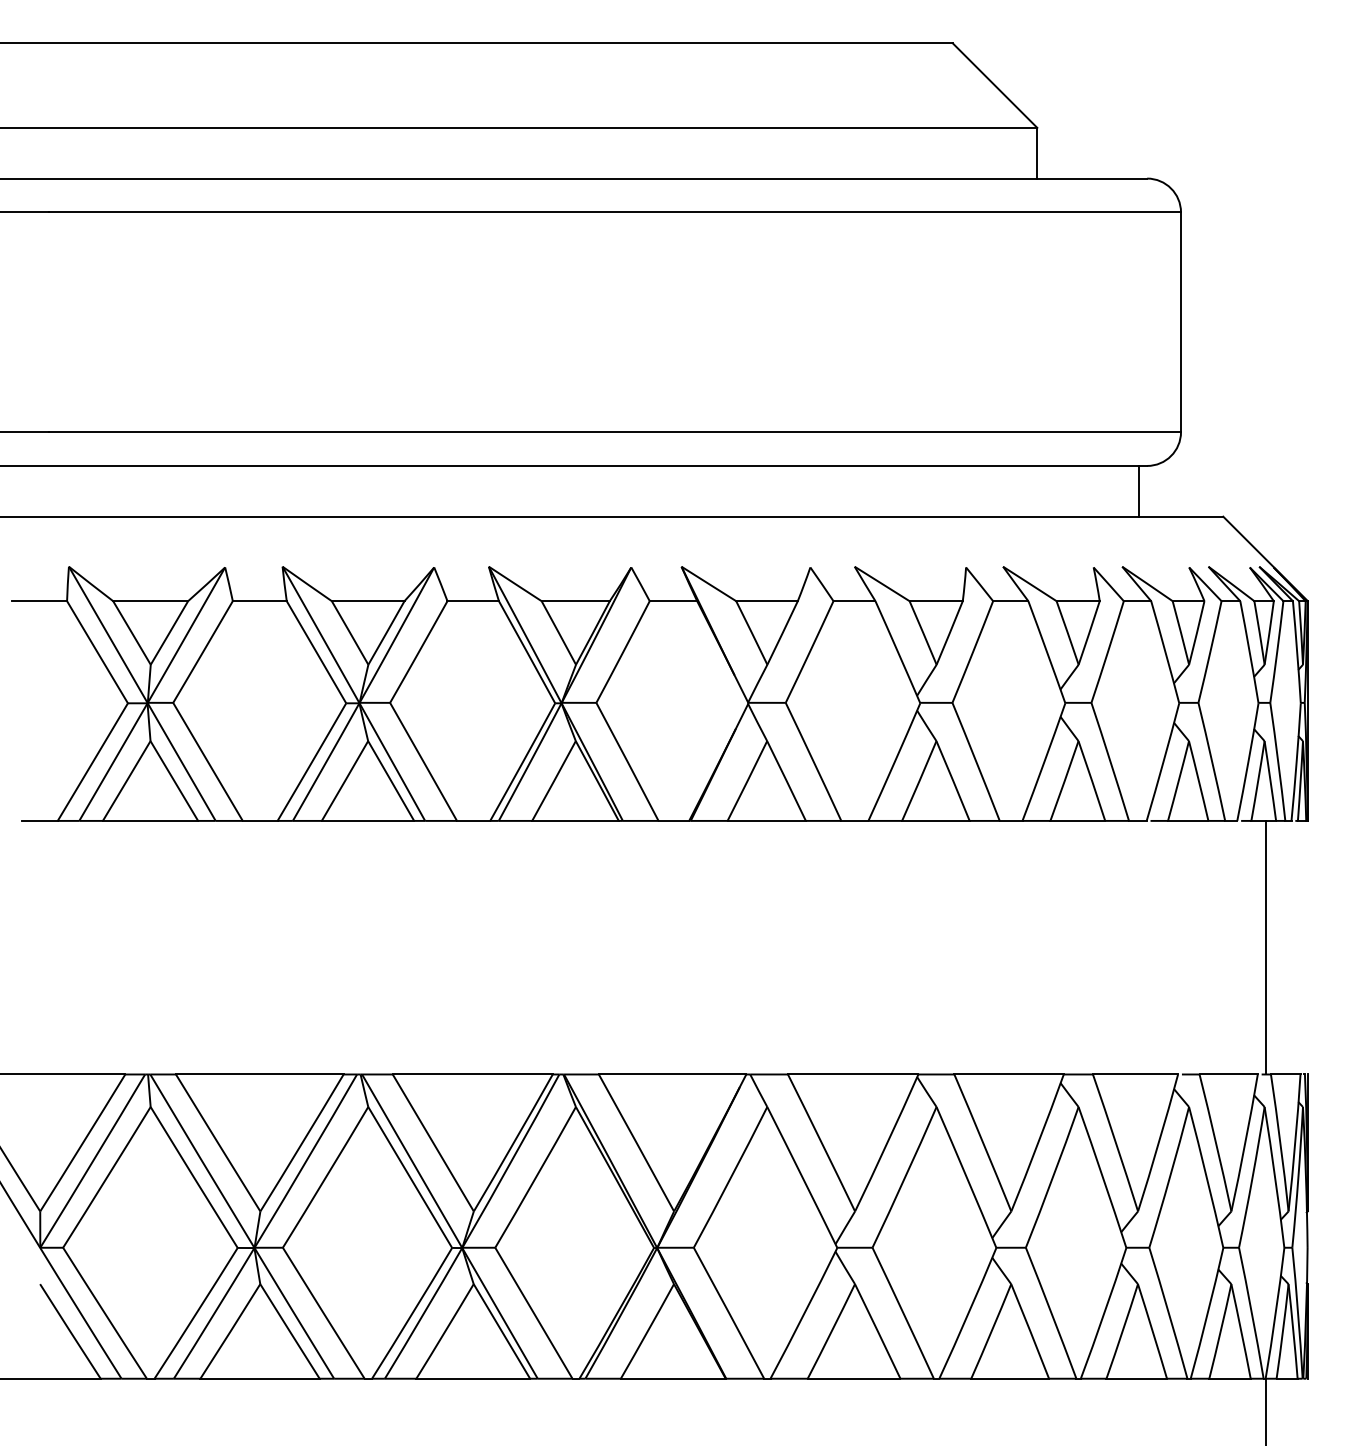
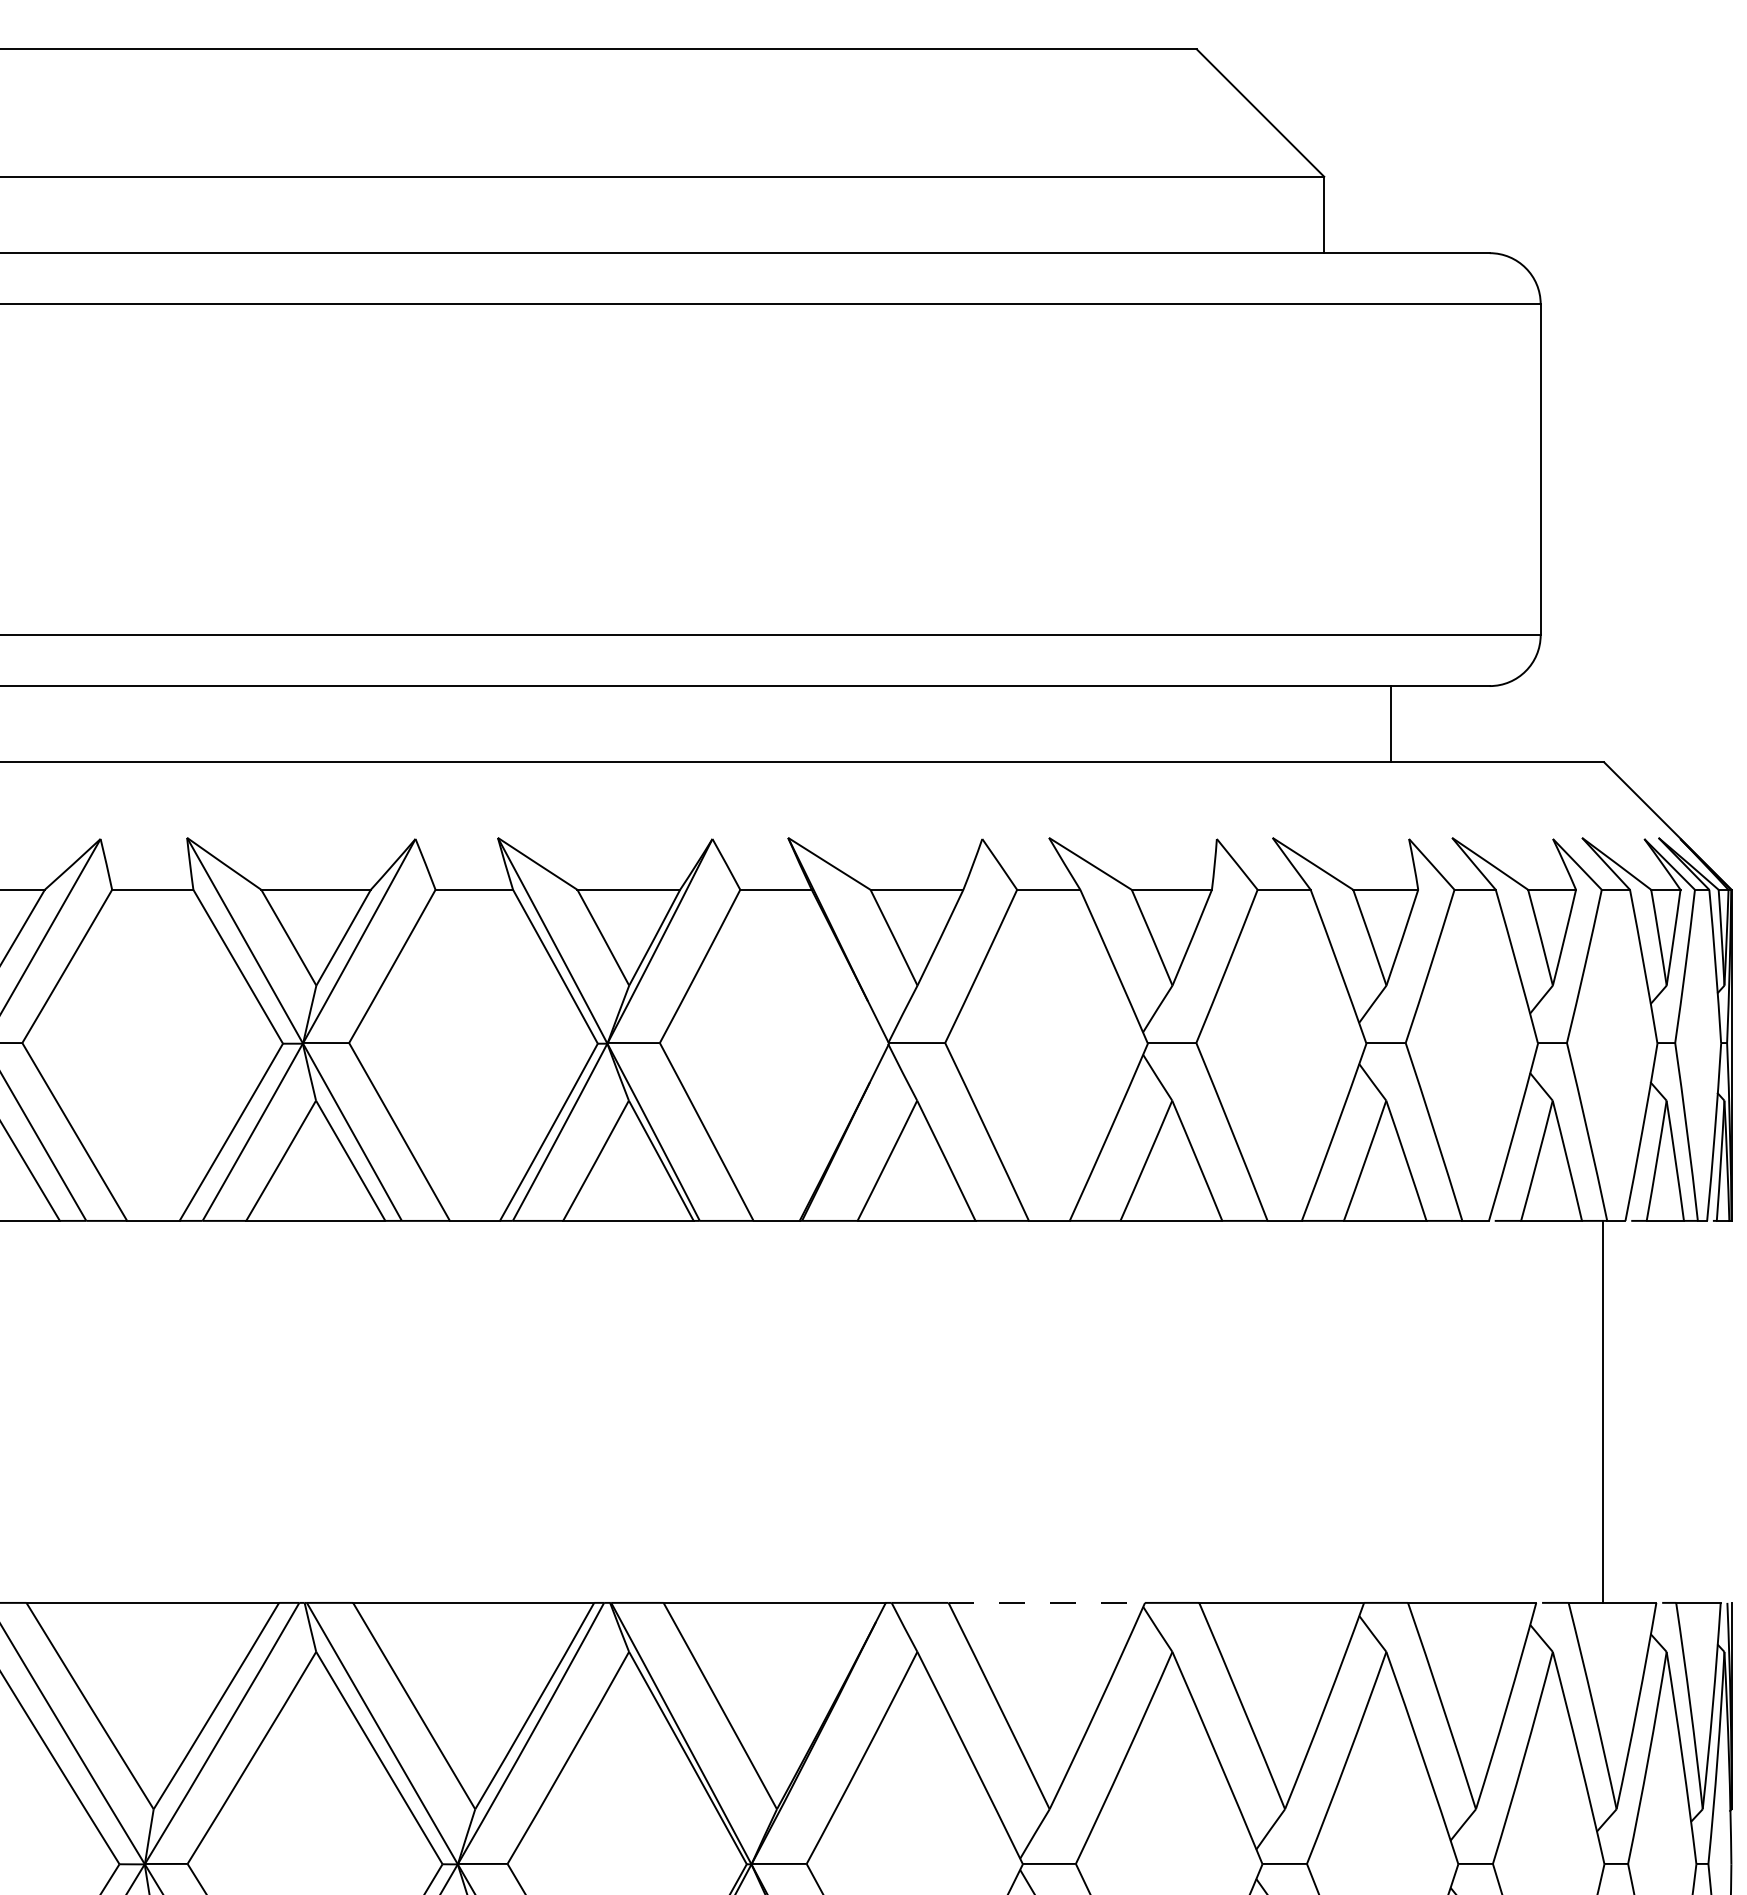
line: (1138, 490) -> (1390, 723), moved
line: (1265, 947) -> (1603, 1411), moved
line: (853, 1074) -> (1047, 1602), solid -> dashed

